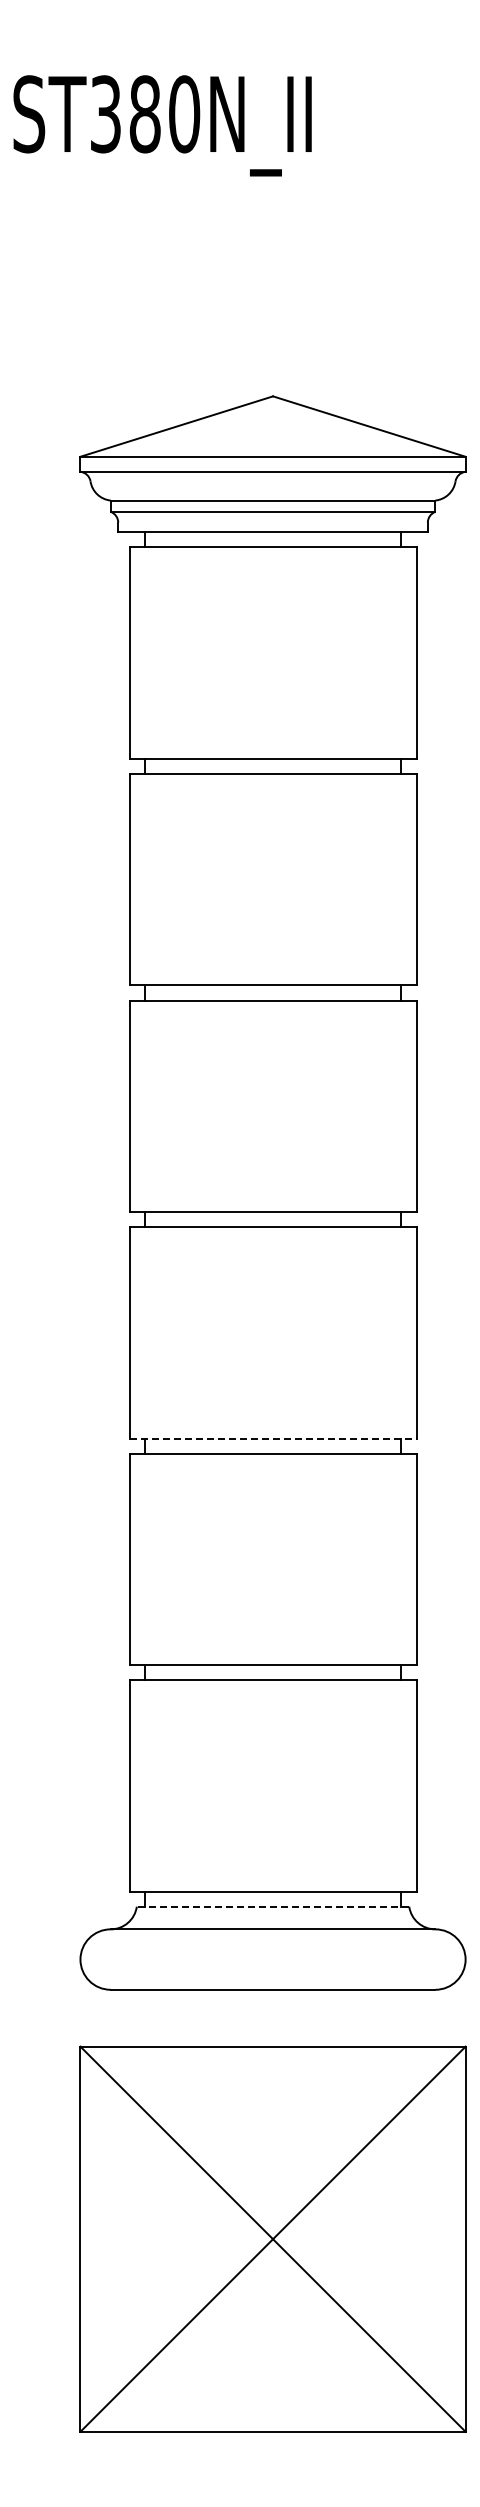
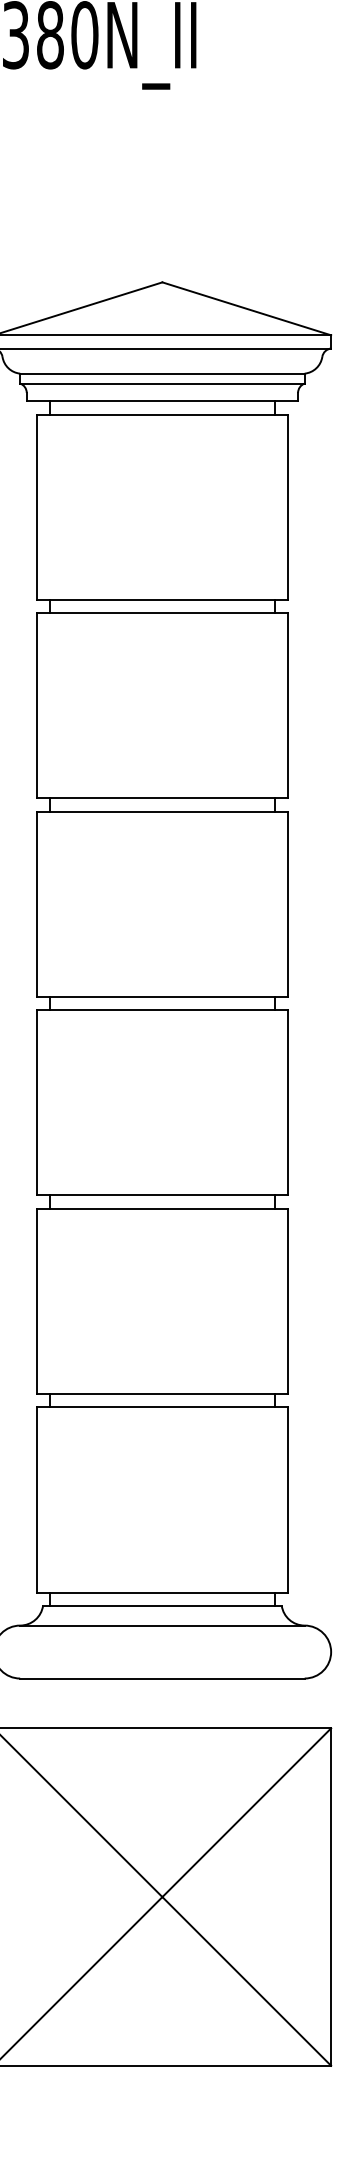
line: (273, 1438) -> (162, 1195), dashed -> solid
line: (272, 1906) -> (161, 1605), dashed -> solid

